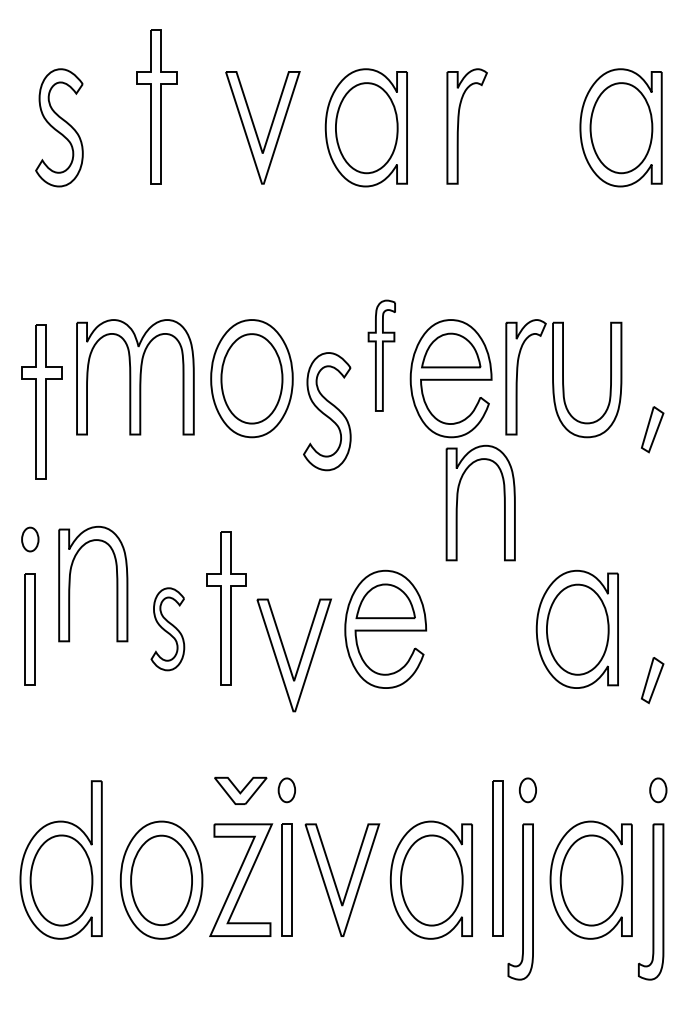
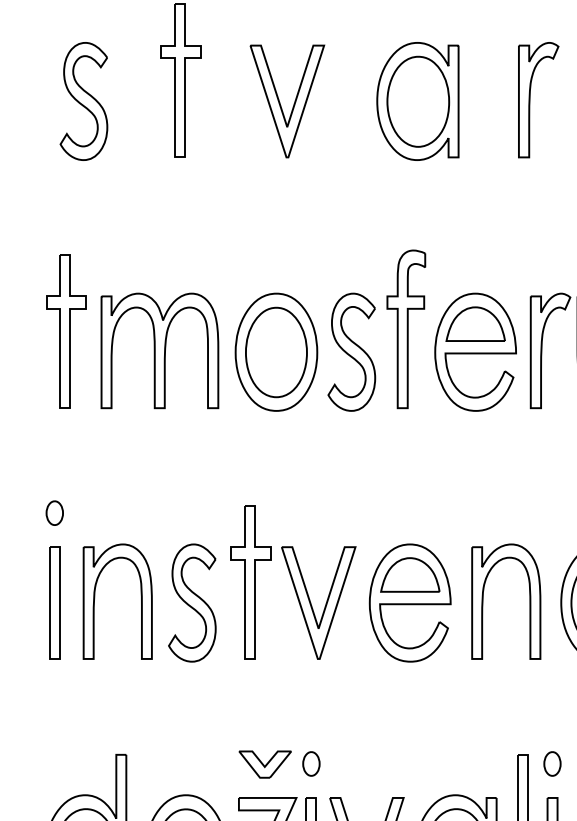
part: (459, 123) -> (531, 97), moved
part: (365, 127) -> (417, 101), moved
part: (381, 355) -> (406, 329), size x1.43
part: (41, 401) -> (66, 331), moved
part: (327, 411) -> (352, 352), moved
part: (458, 499) -> (484, 598), moved
part: (70, 583) -> (95, 601), moved
part: (167, 628) -> (192, 602), size x1.43
part: (287, 656) -> (312, 604), moved

